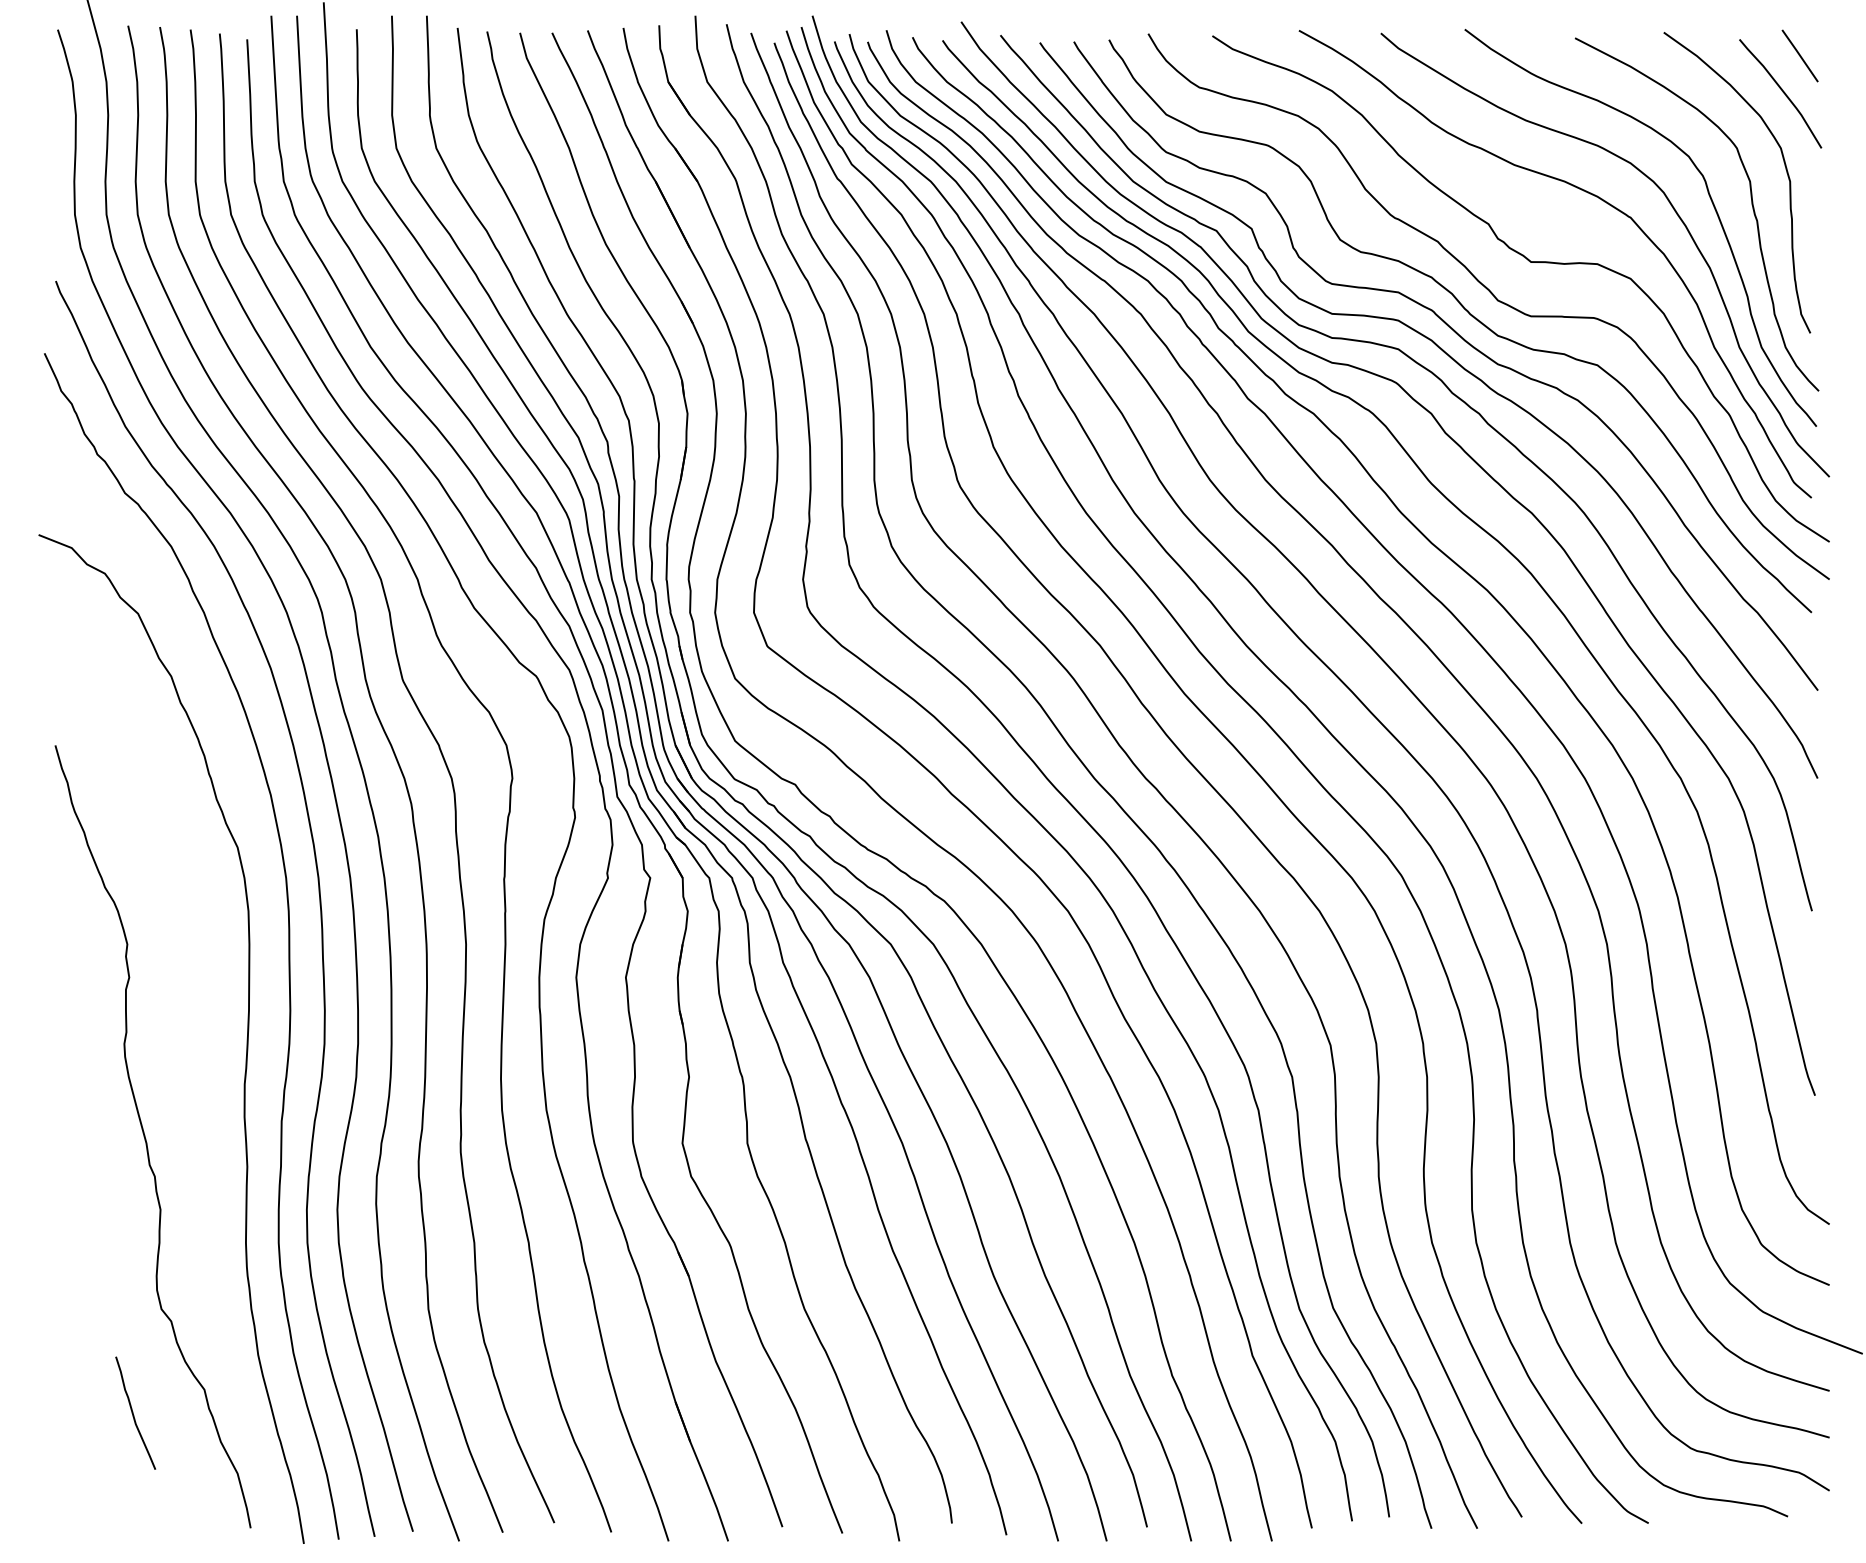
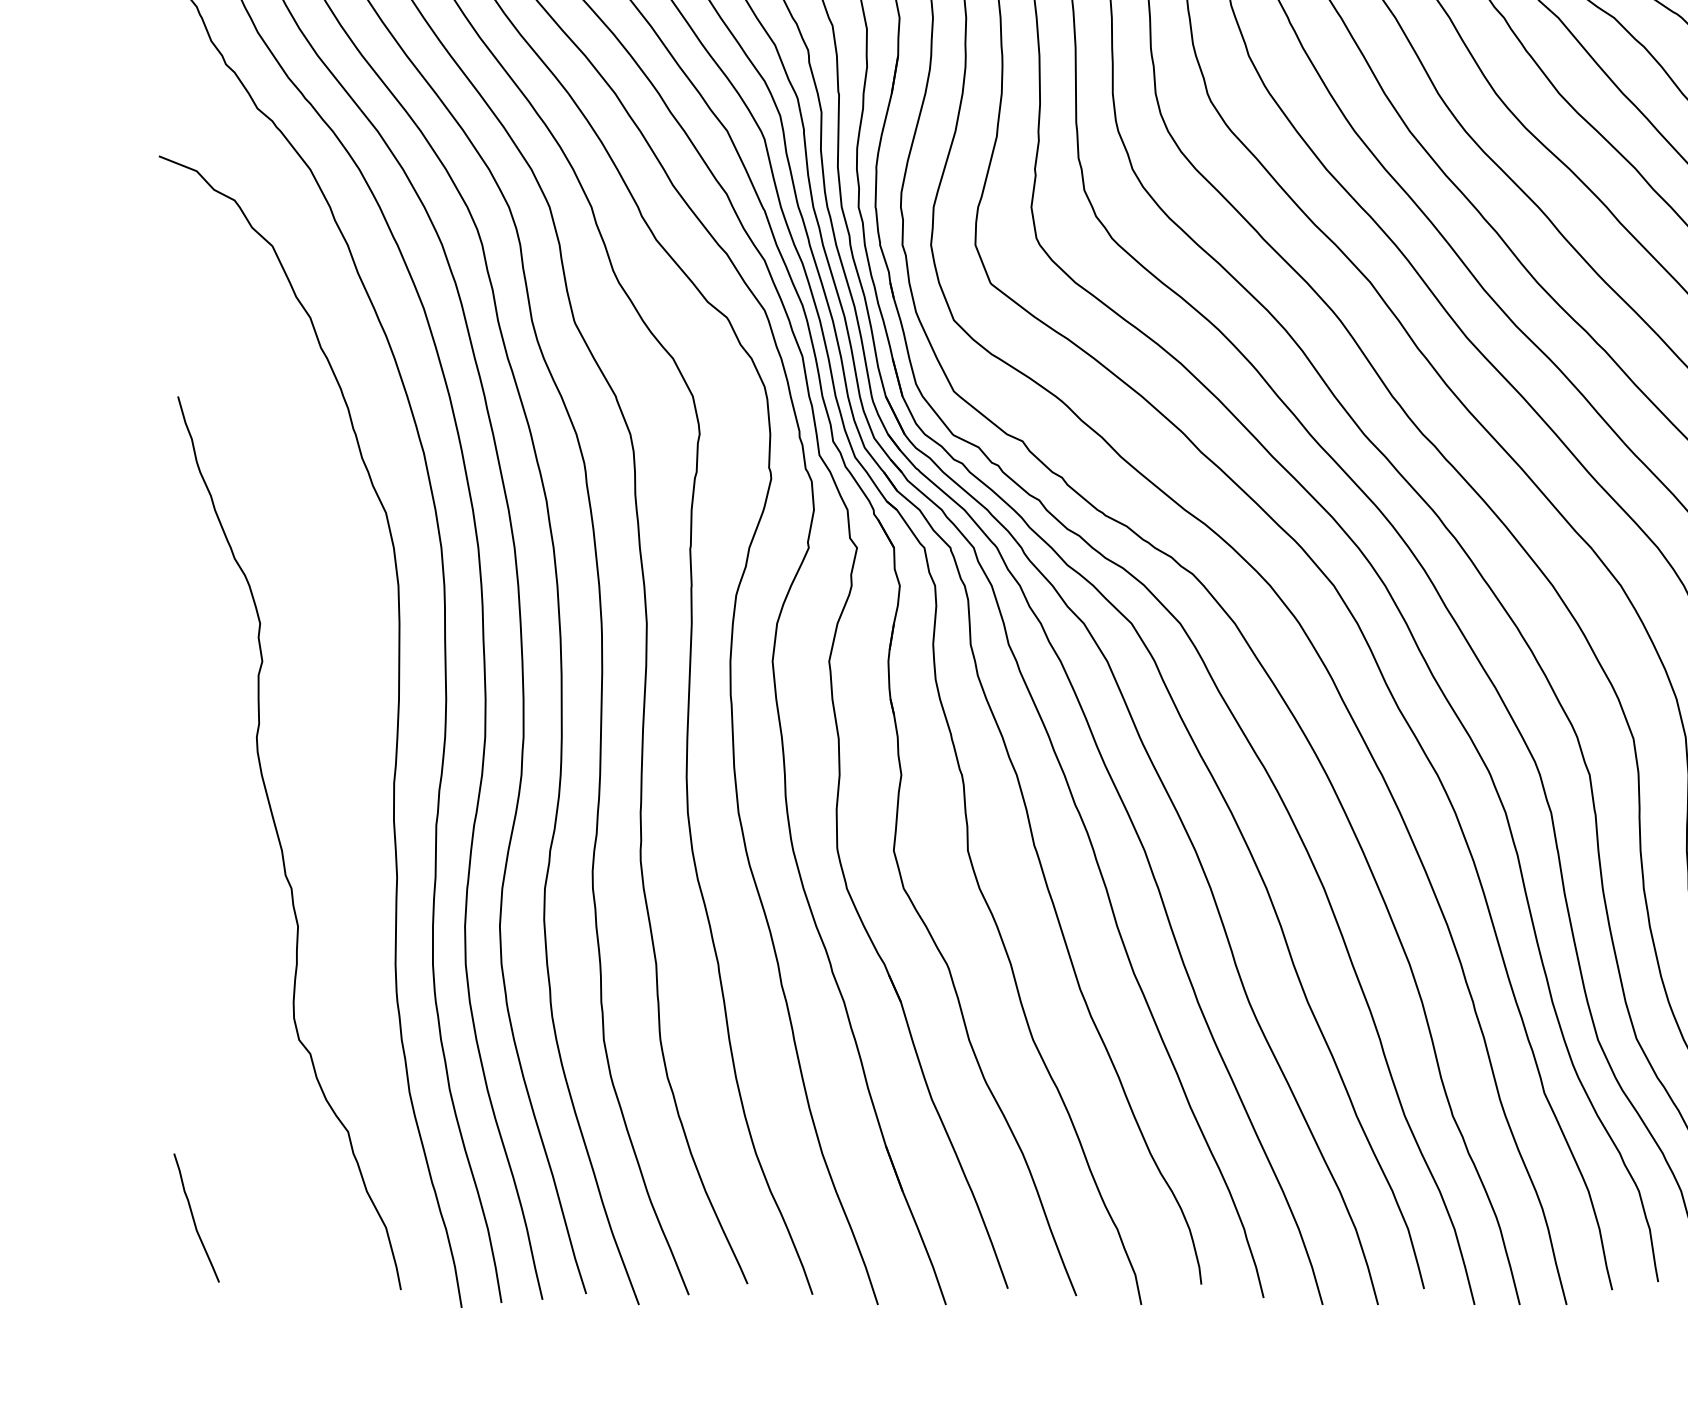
curve: (133, 1412) -> (194, 1217), moved

